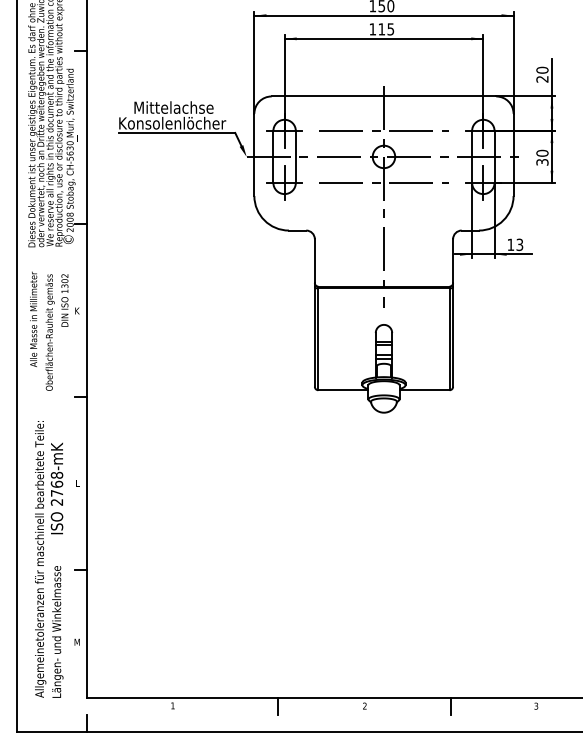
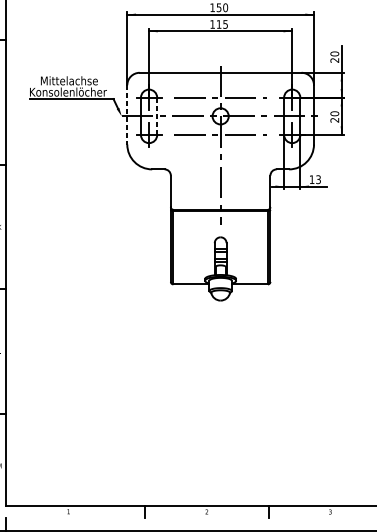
line: (254, 155) -> (127, 115), solid -> dashed
line: (295, 156) -> (156, 116), solid -> dashed
text: (542, 162) -> (334, 120), 30 -> 20

